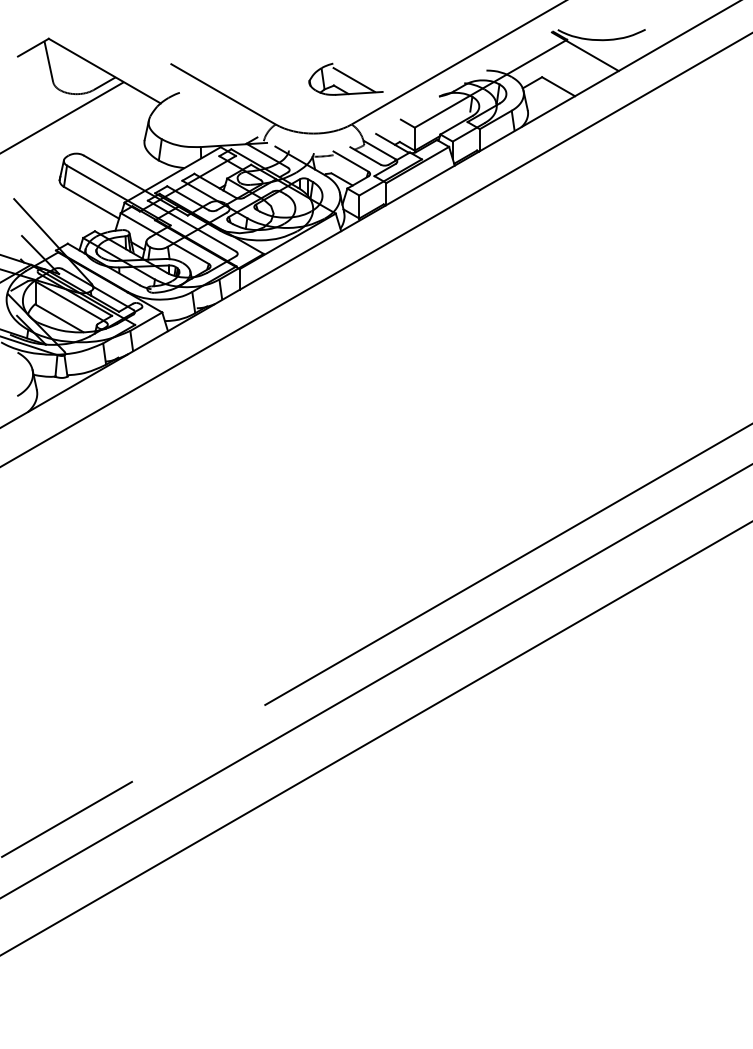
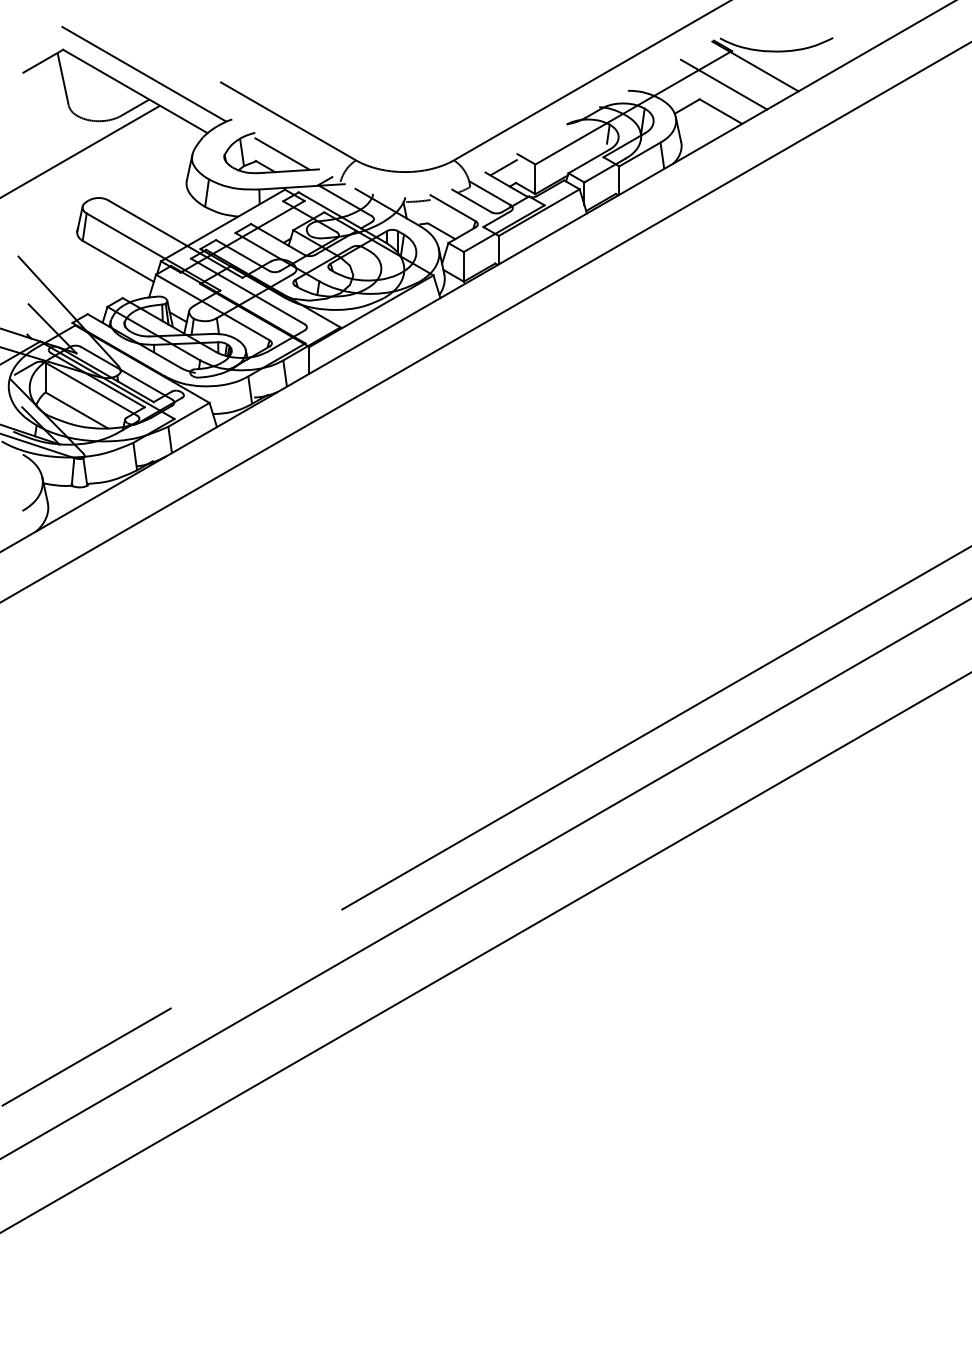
line: (111, 57) -> (143, 73), added
line: (560, 65) -> (723, 84), added
part: (345, 79) -> (271, 153), moved
line: (390, 130) -> (503, 167), added

